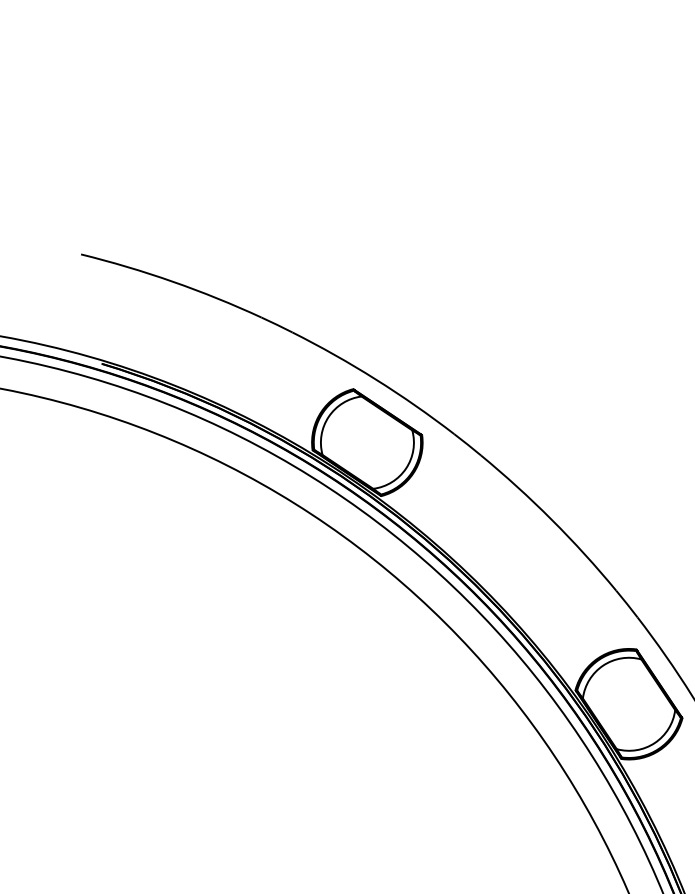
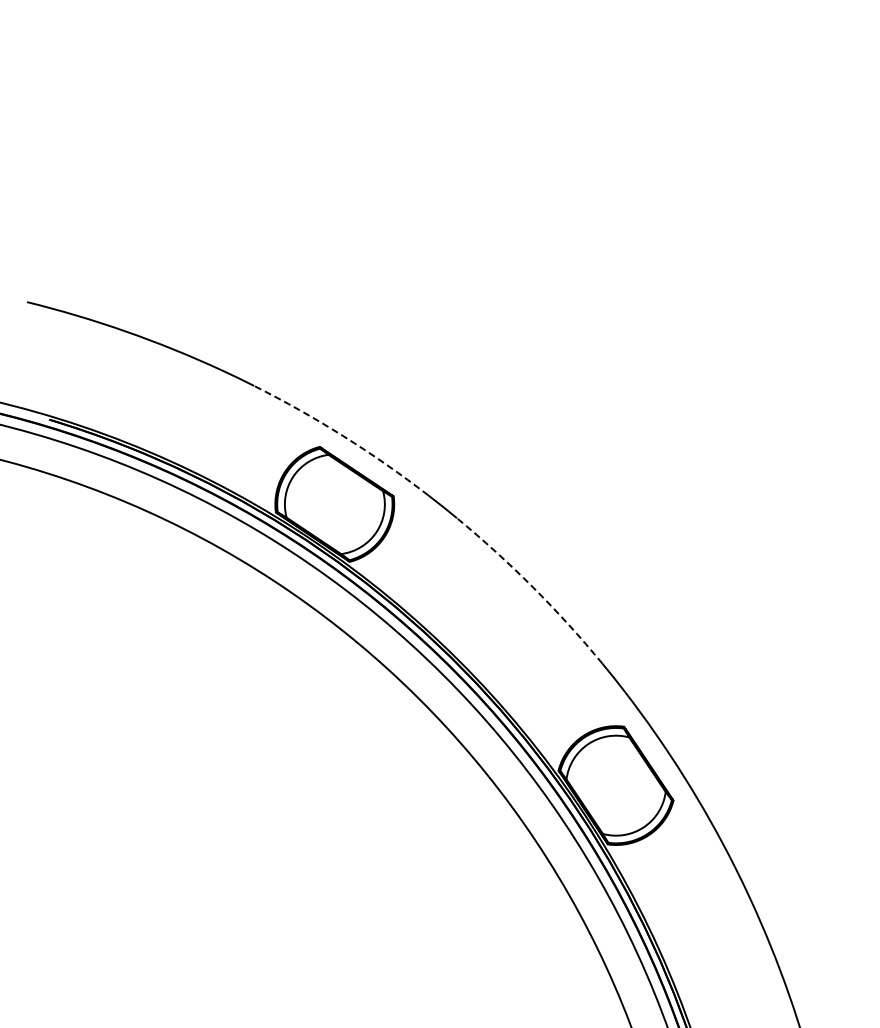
arc: (375, 379) -> (343, 436), solid -> dashed
arc: (552, 519) -> (533, 587), solid -> dashed

